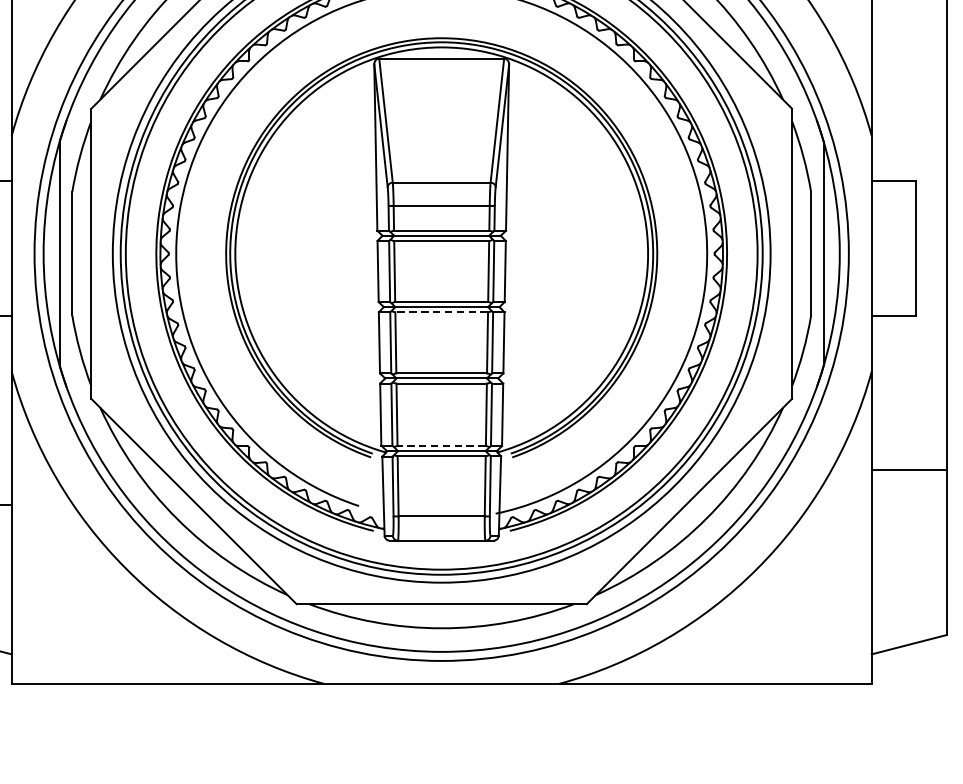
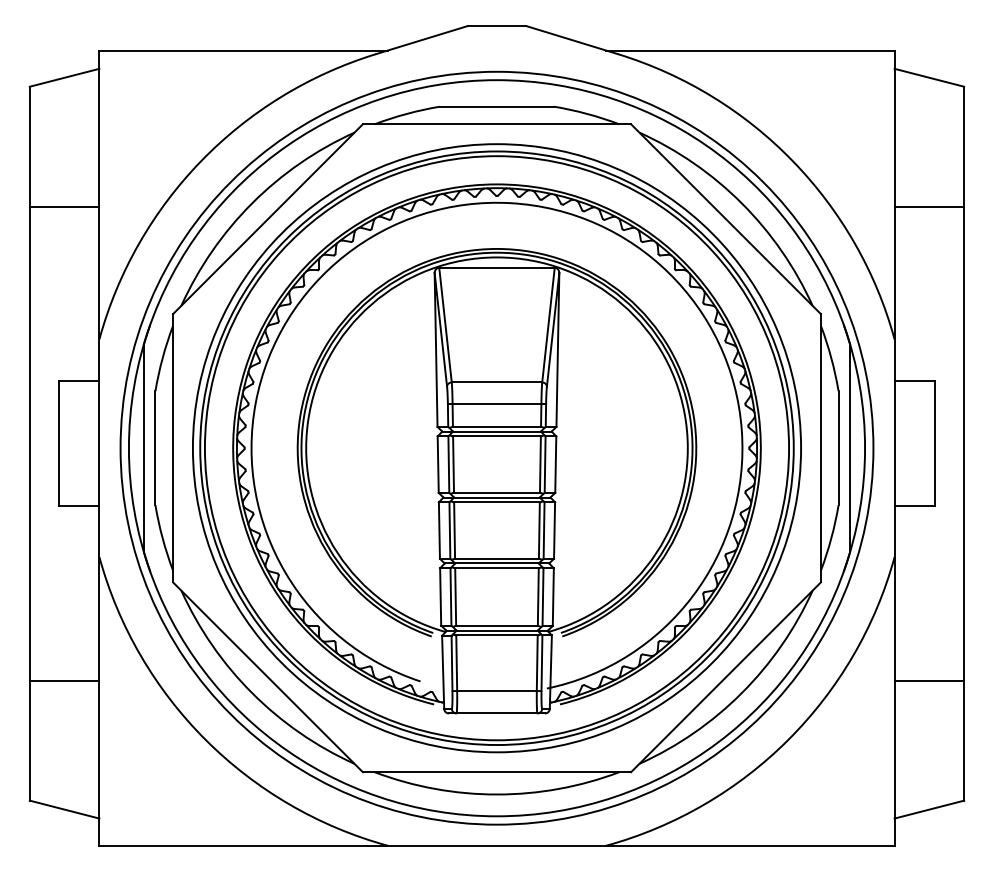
line: (442, 312) -> (497, 502), dashed -> solid
line: (442, 446) -> (497, 626), dashed -> solid
line: (909, 470) -> (929, 680), moved

